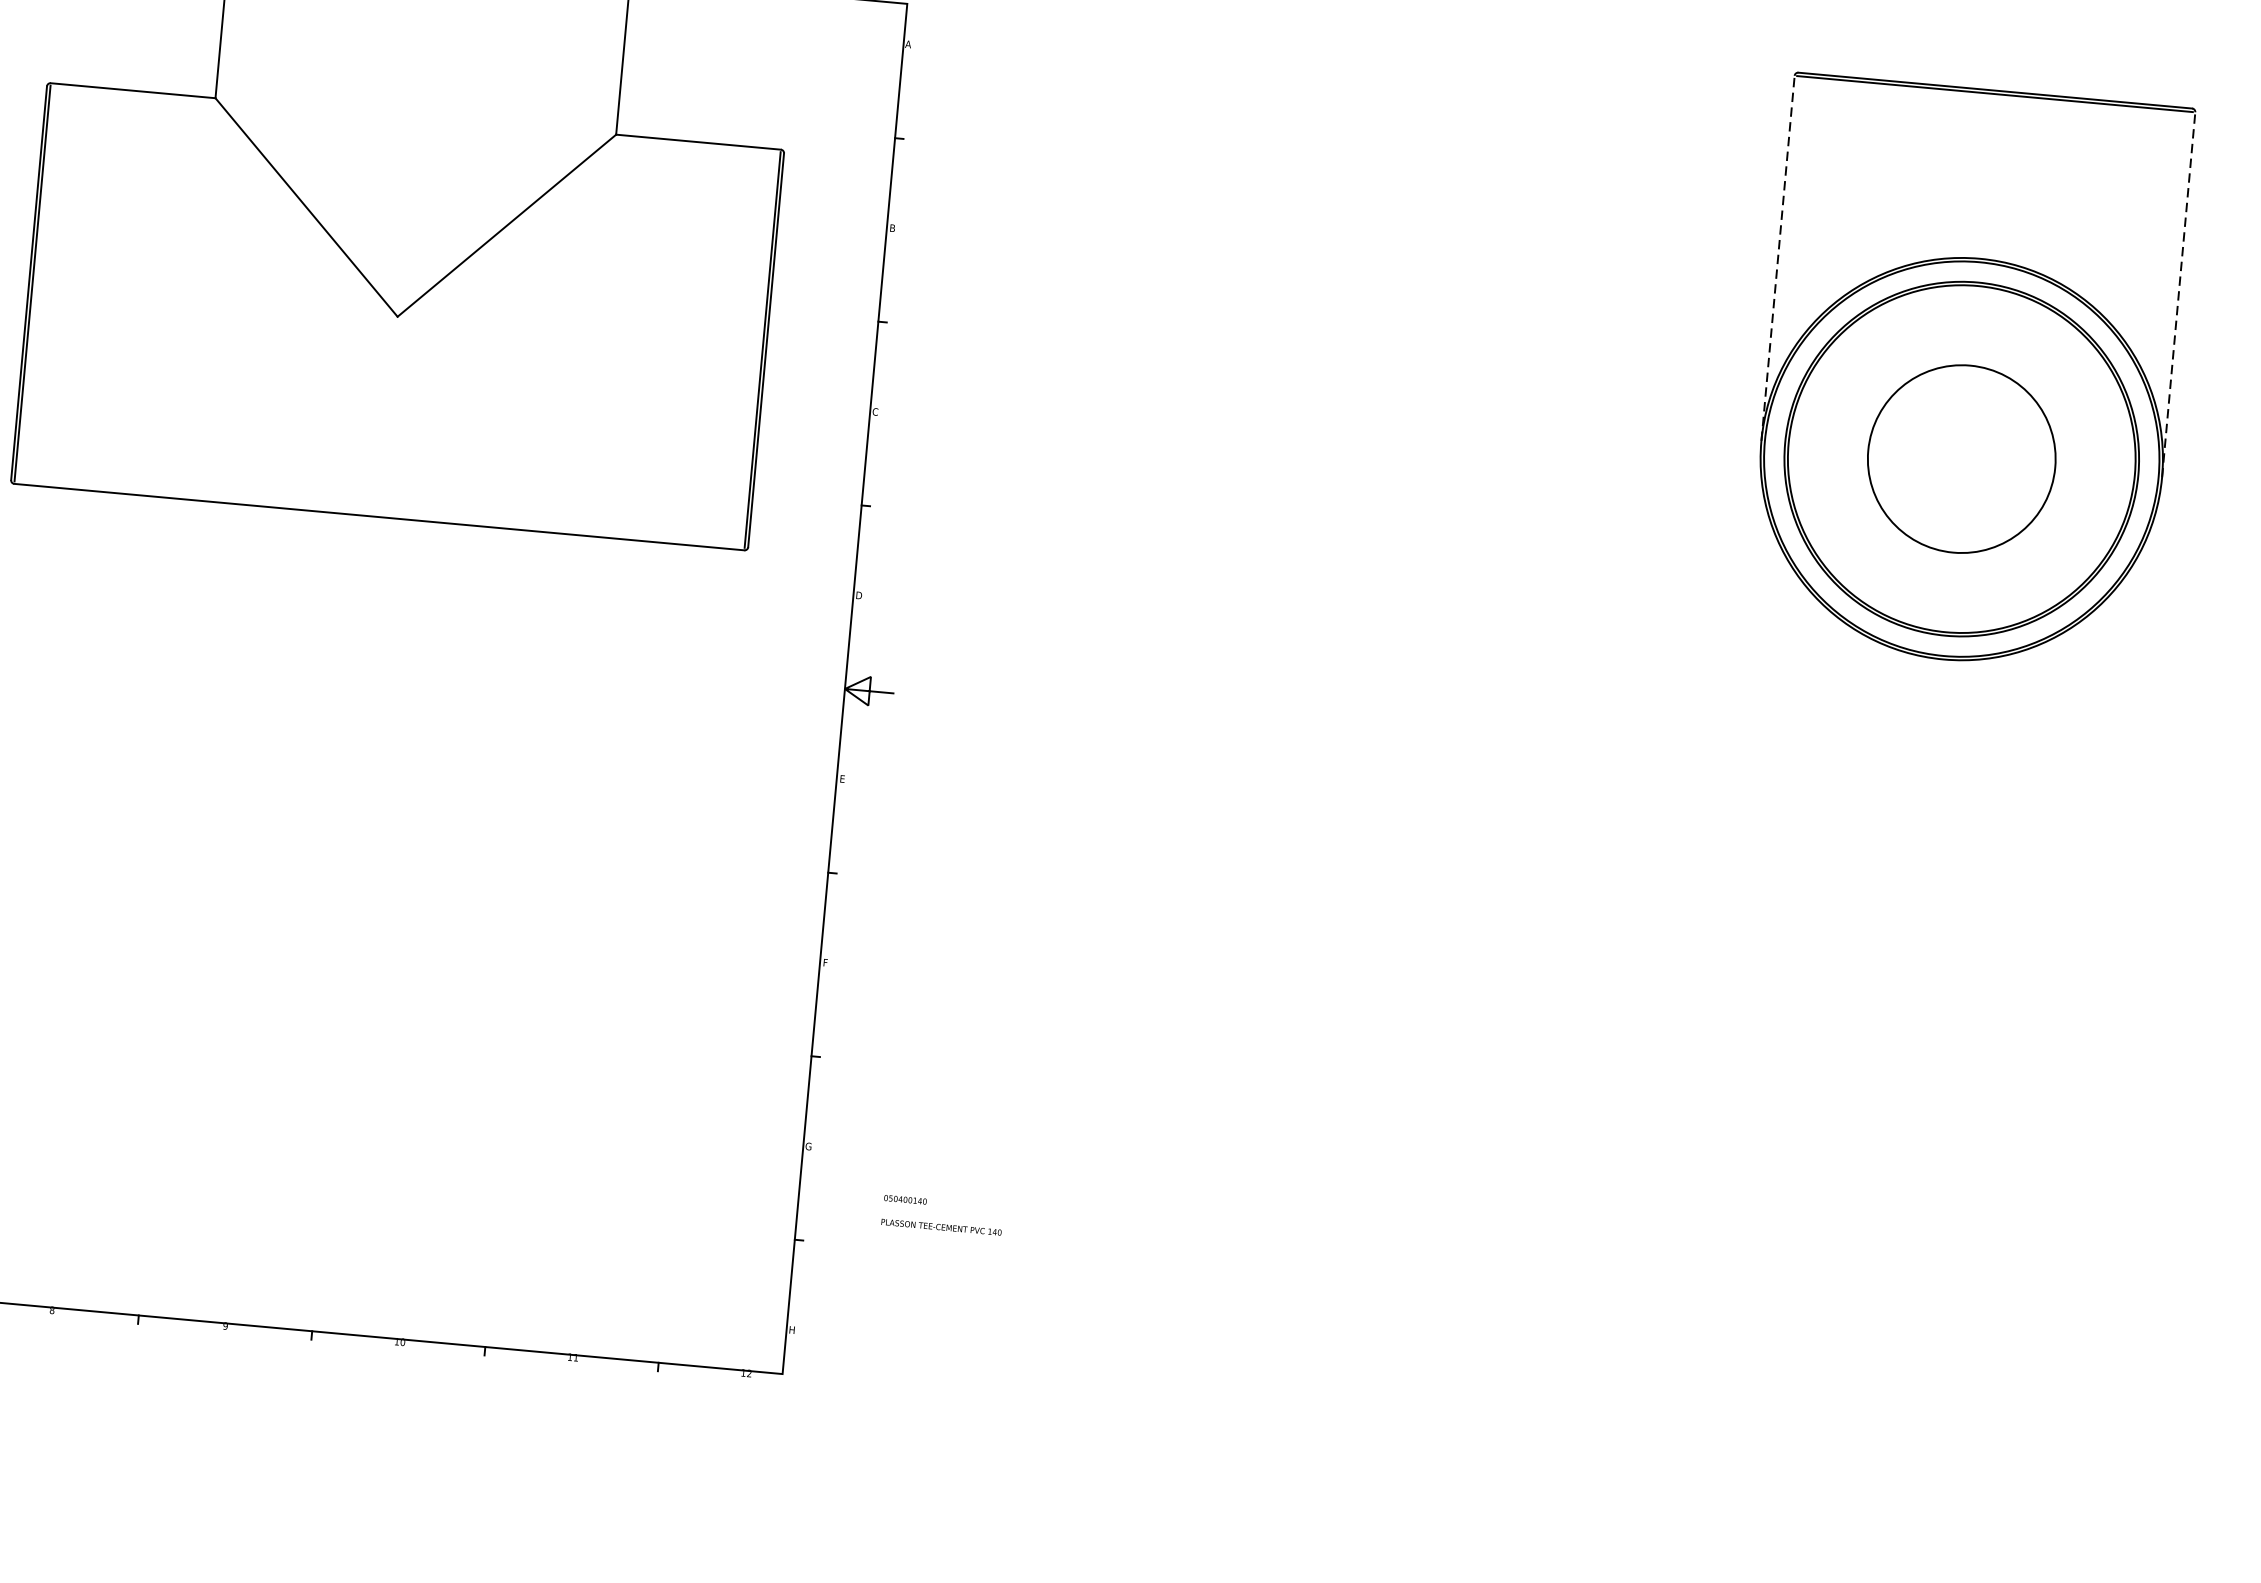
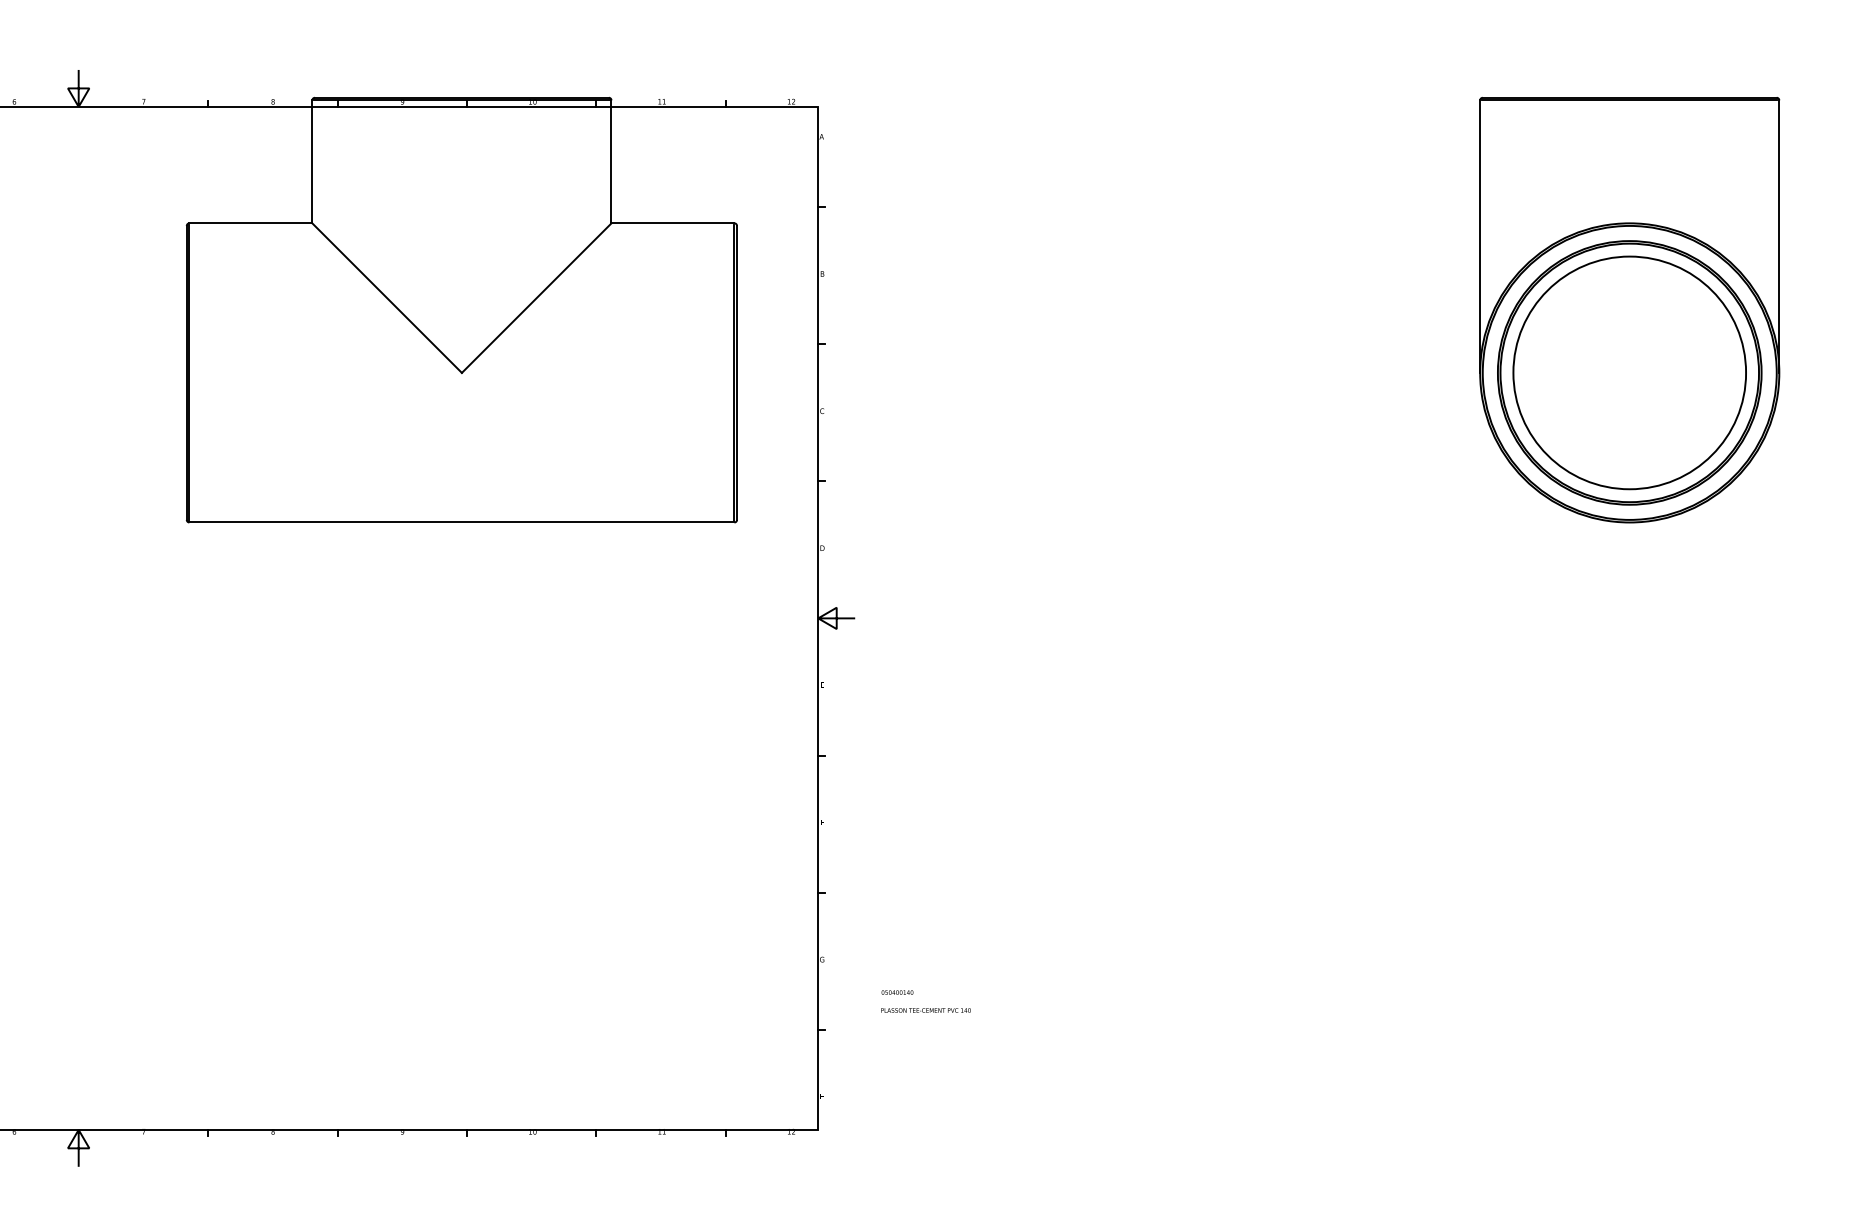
line: (1778, 258) -> (1480, 236), dashed -> solid
line: (2178, 294) -> (1779, 236), dashed -> solid
circle: (1961, 458) -> (1629, 372), size x1.67

